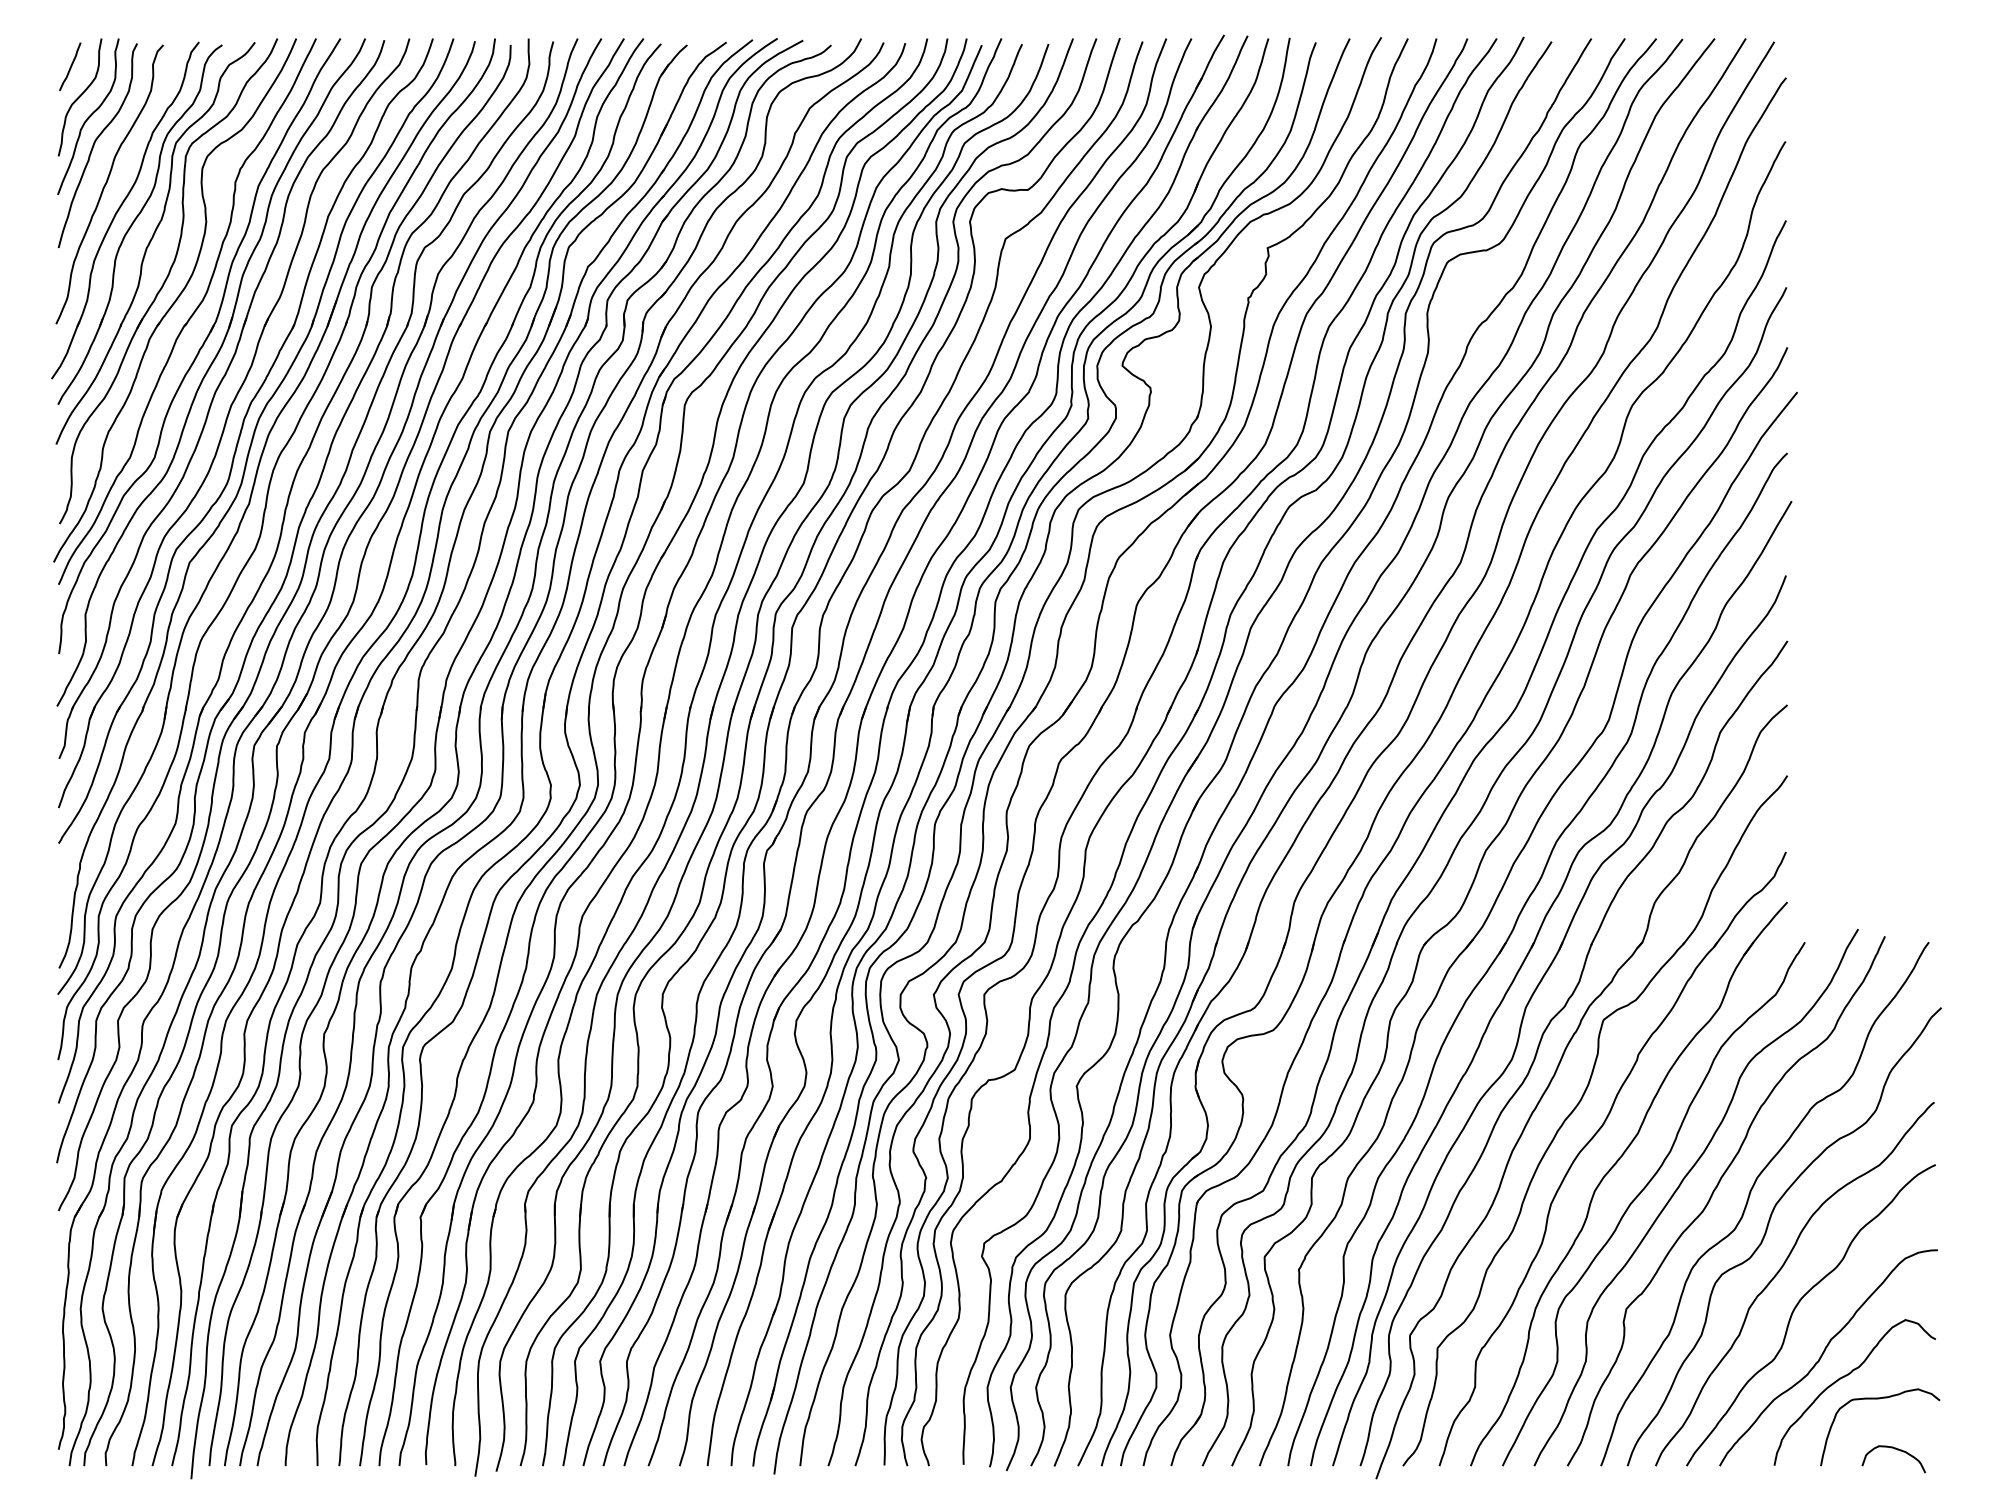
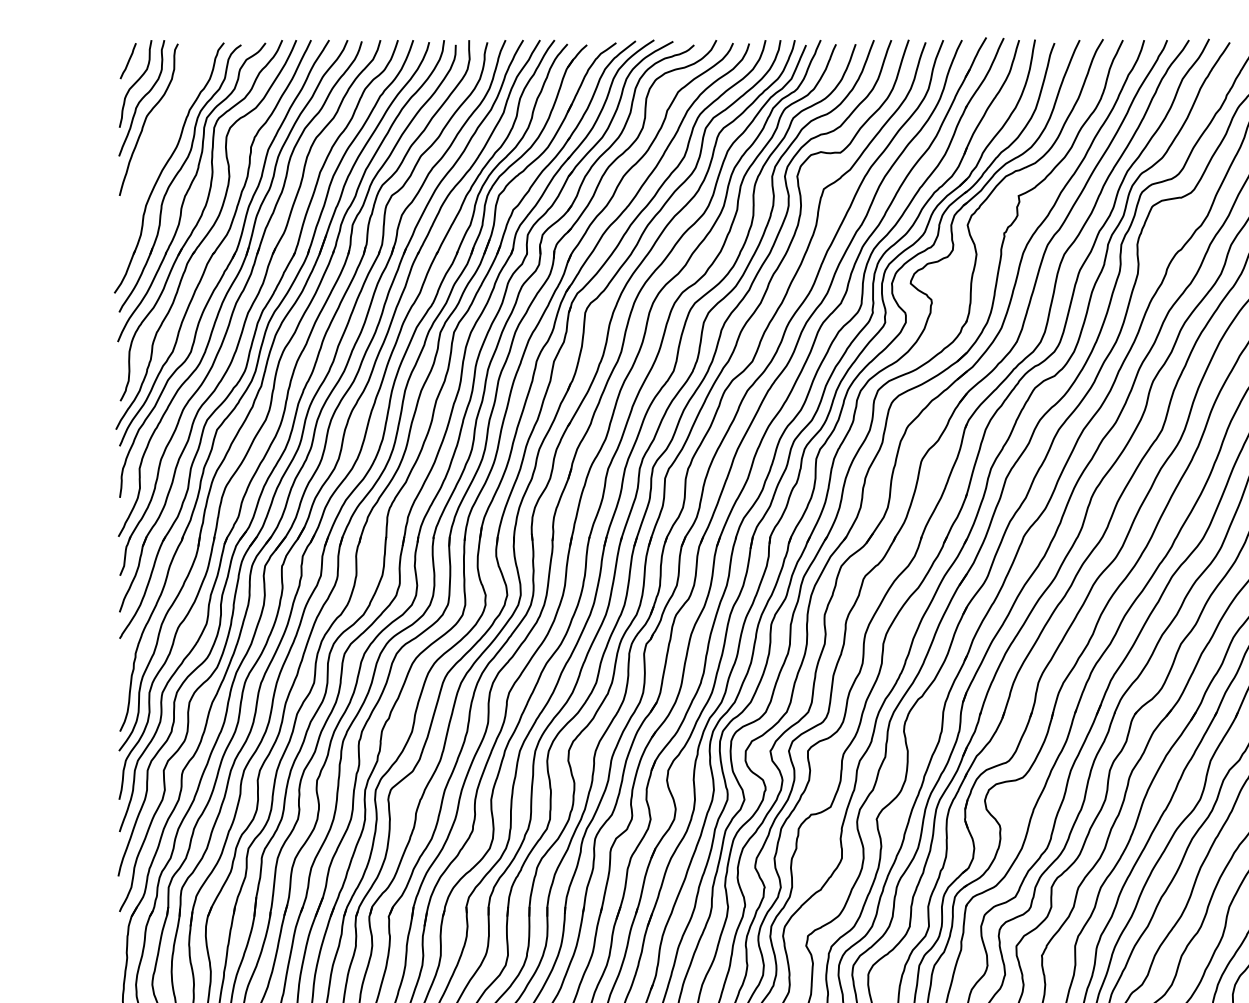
curve: (107, 183) -> (155, 147), removed

